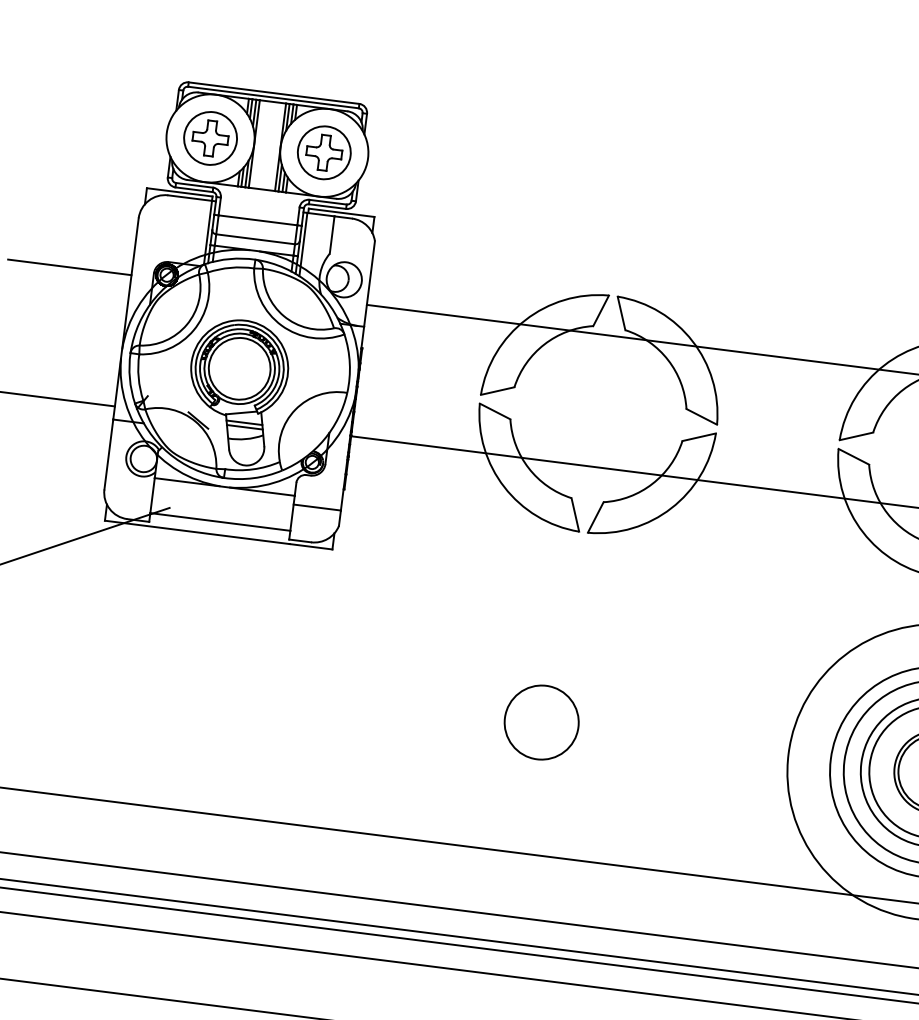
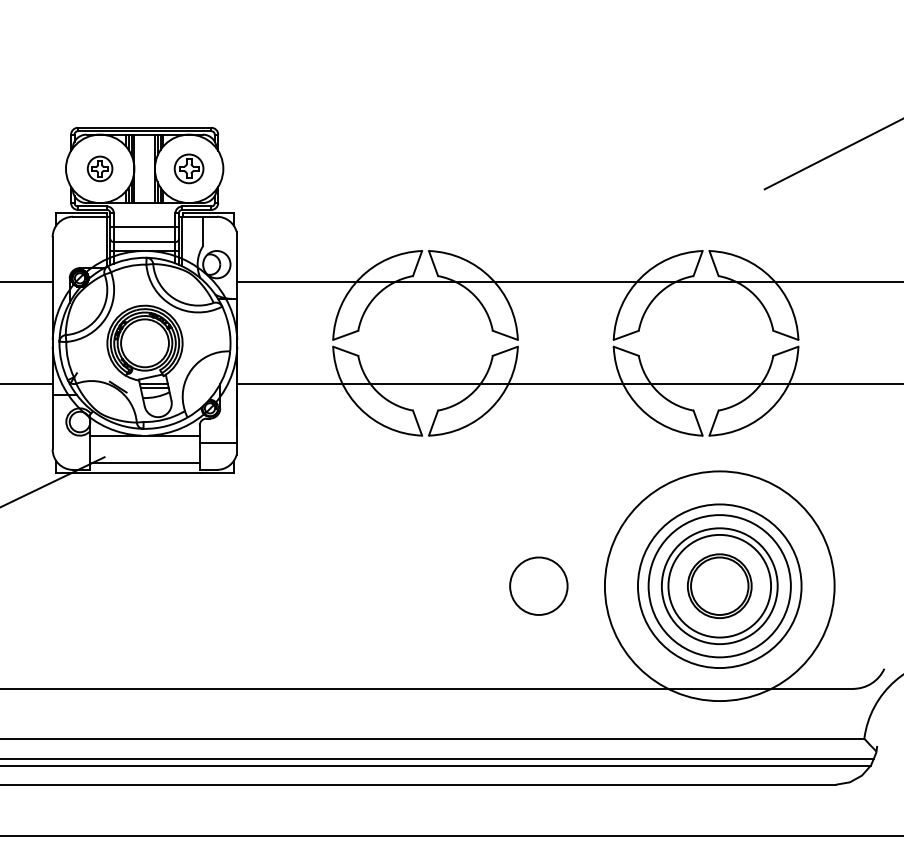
part: (209, 137) -> (99, 168), size x0.6
part: (323, 152) -> (188, 168), size x0.7
circle: (541, 721) -> (538, 585), moved

